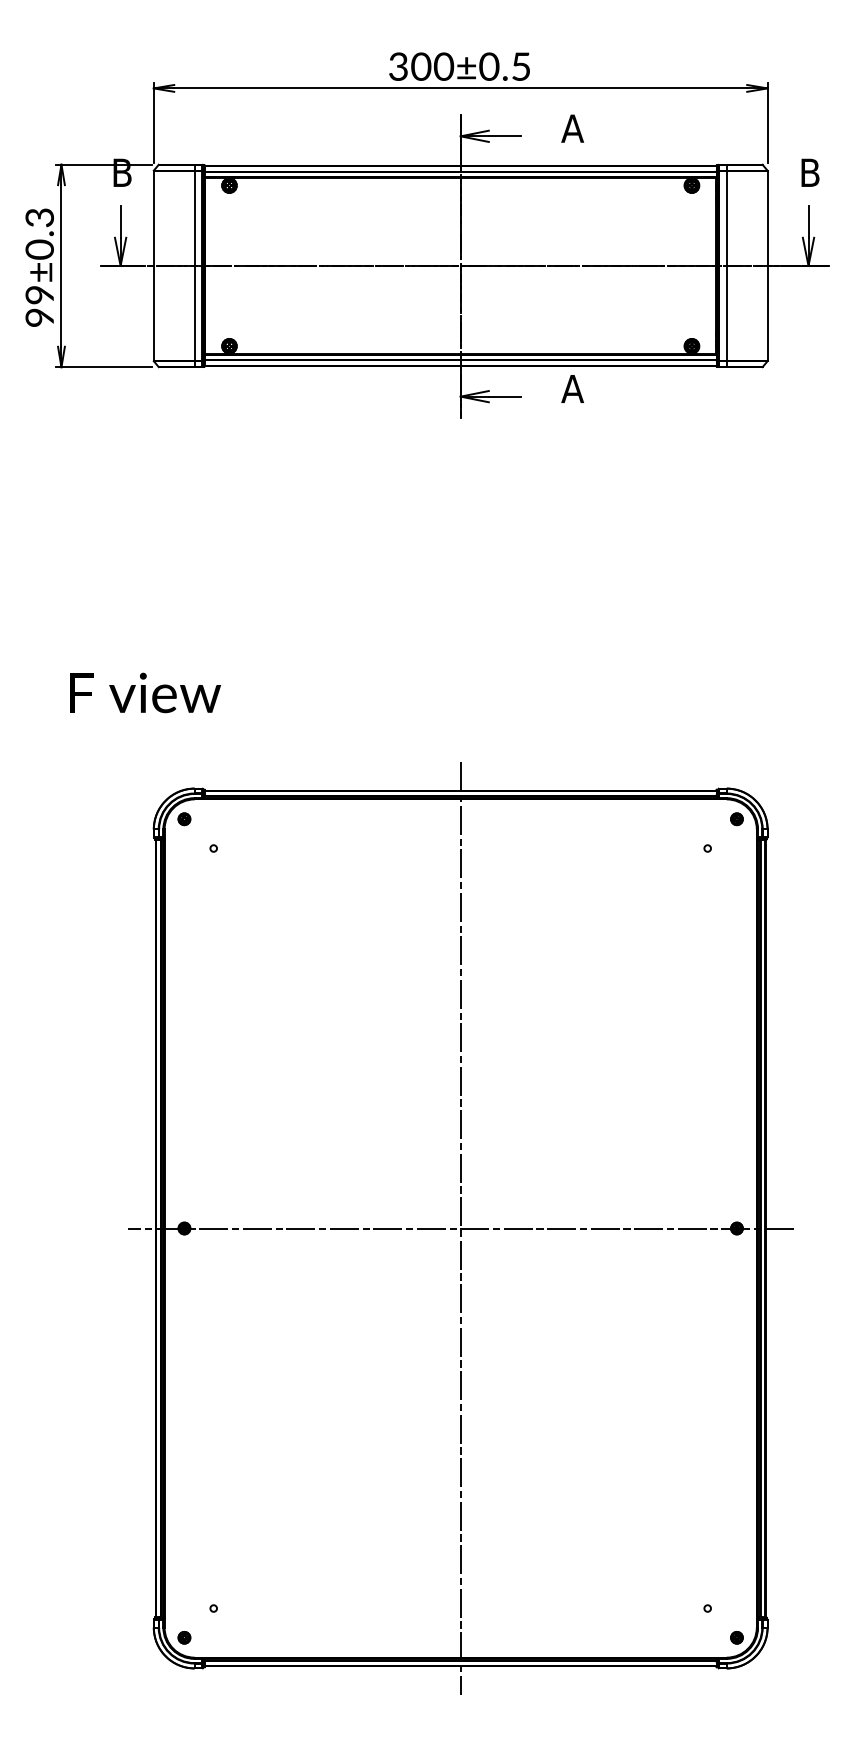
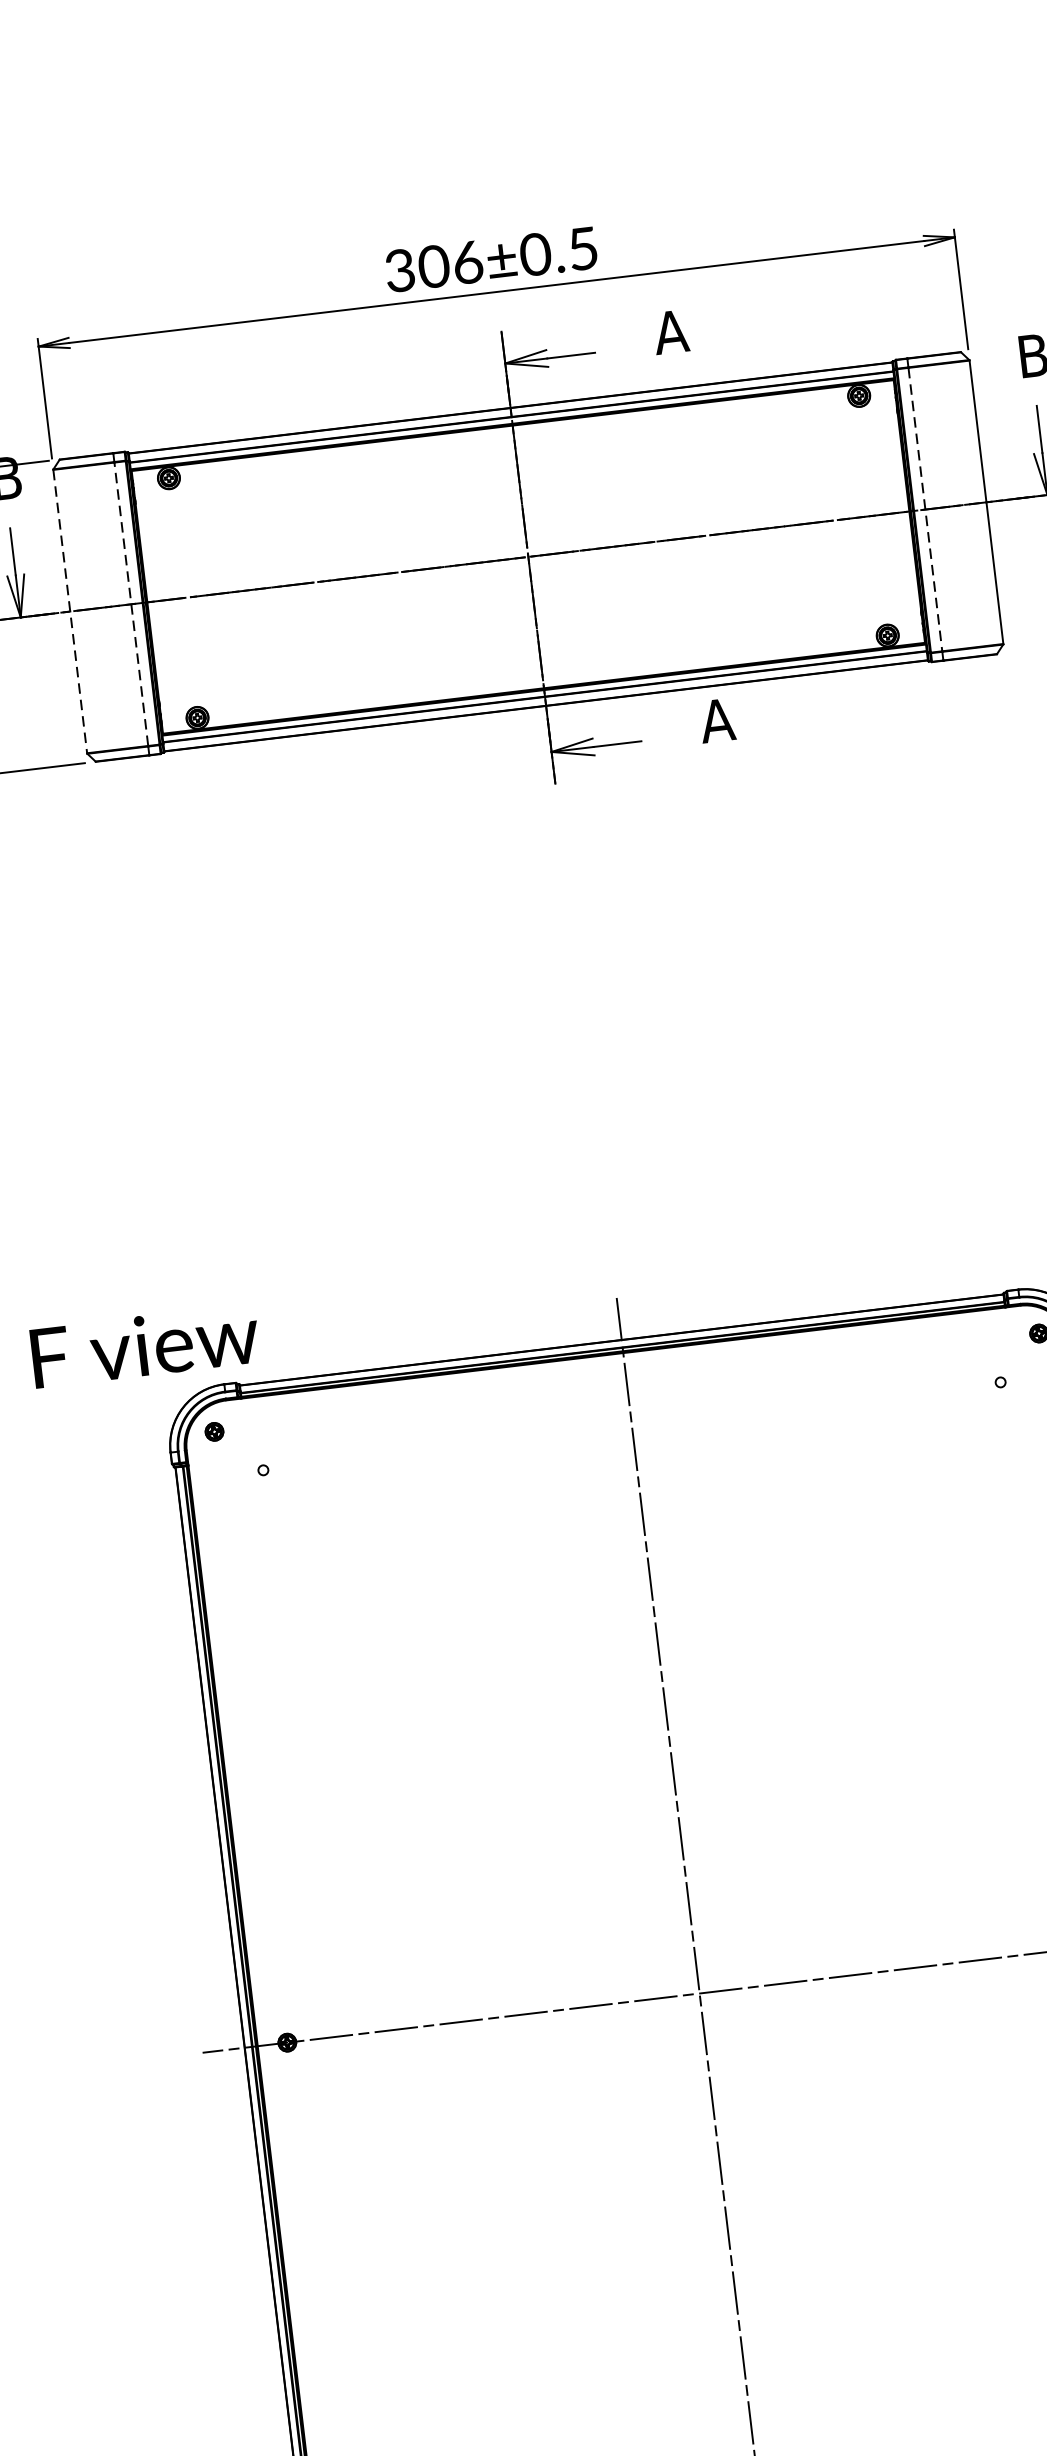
text: (443, 66) -> (467, 262), 300±0.5 -> 306±0.5
line: (153, 265) -> (69, 610), solid -> dashed
line: (194, 265) -> (130, 603), solid -> dashed
line: (726, 265) -> (924, 508), solid -> dashed
text: (145, 692) -> (145, 1345), moved

